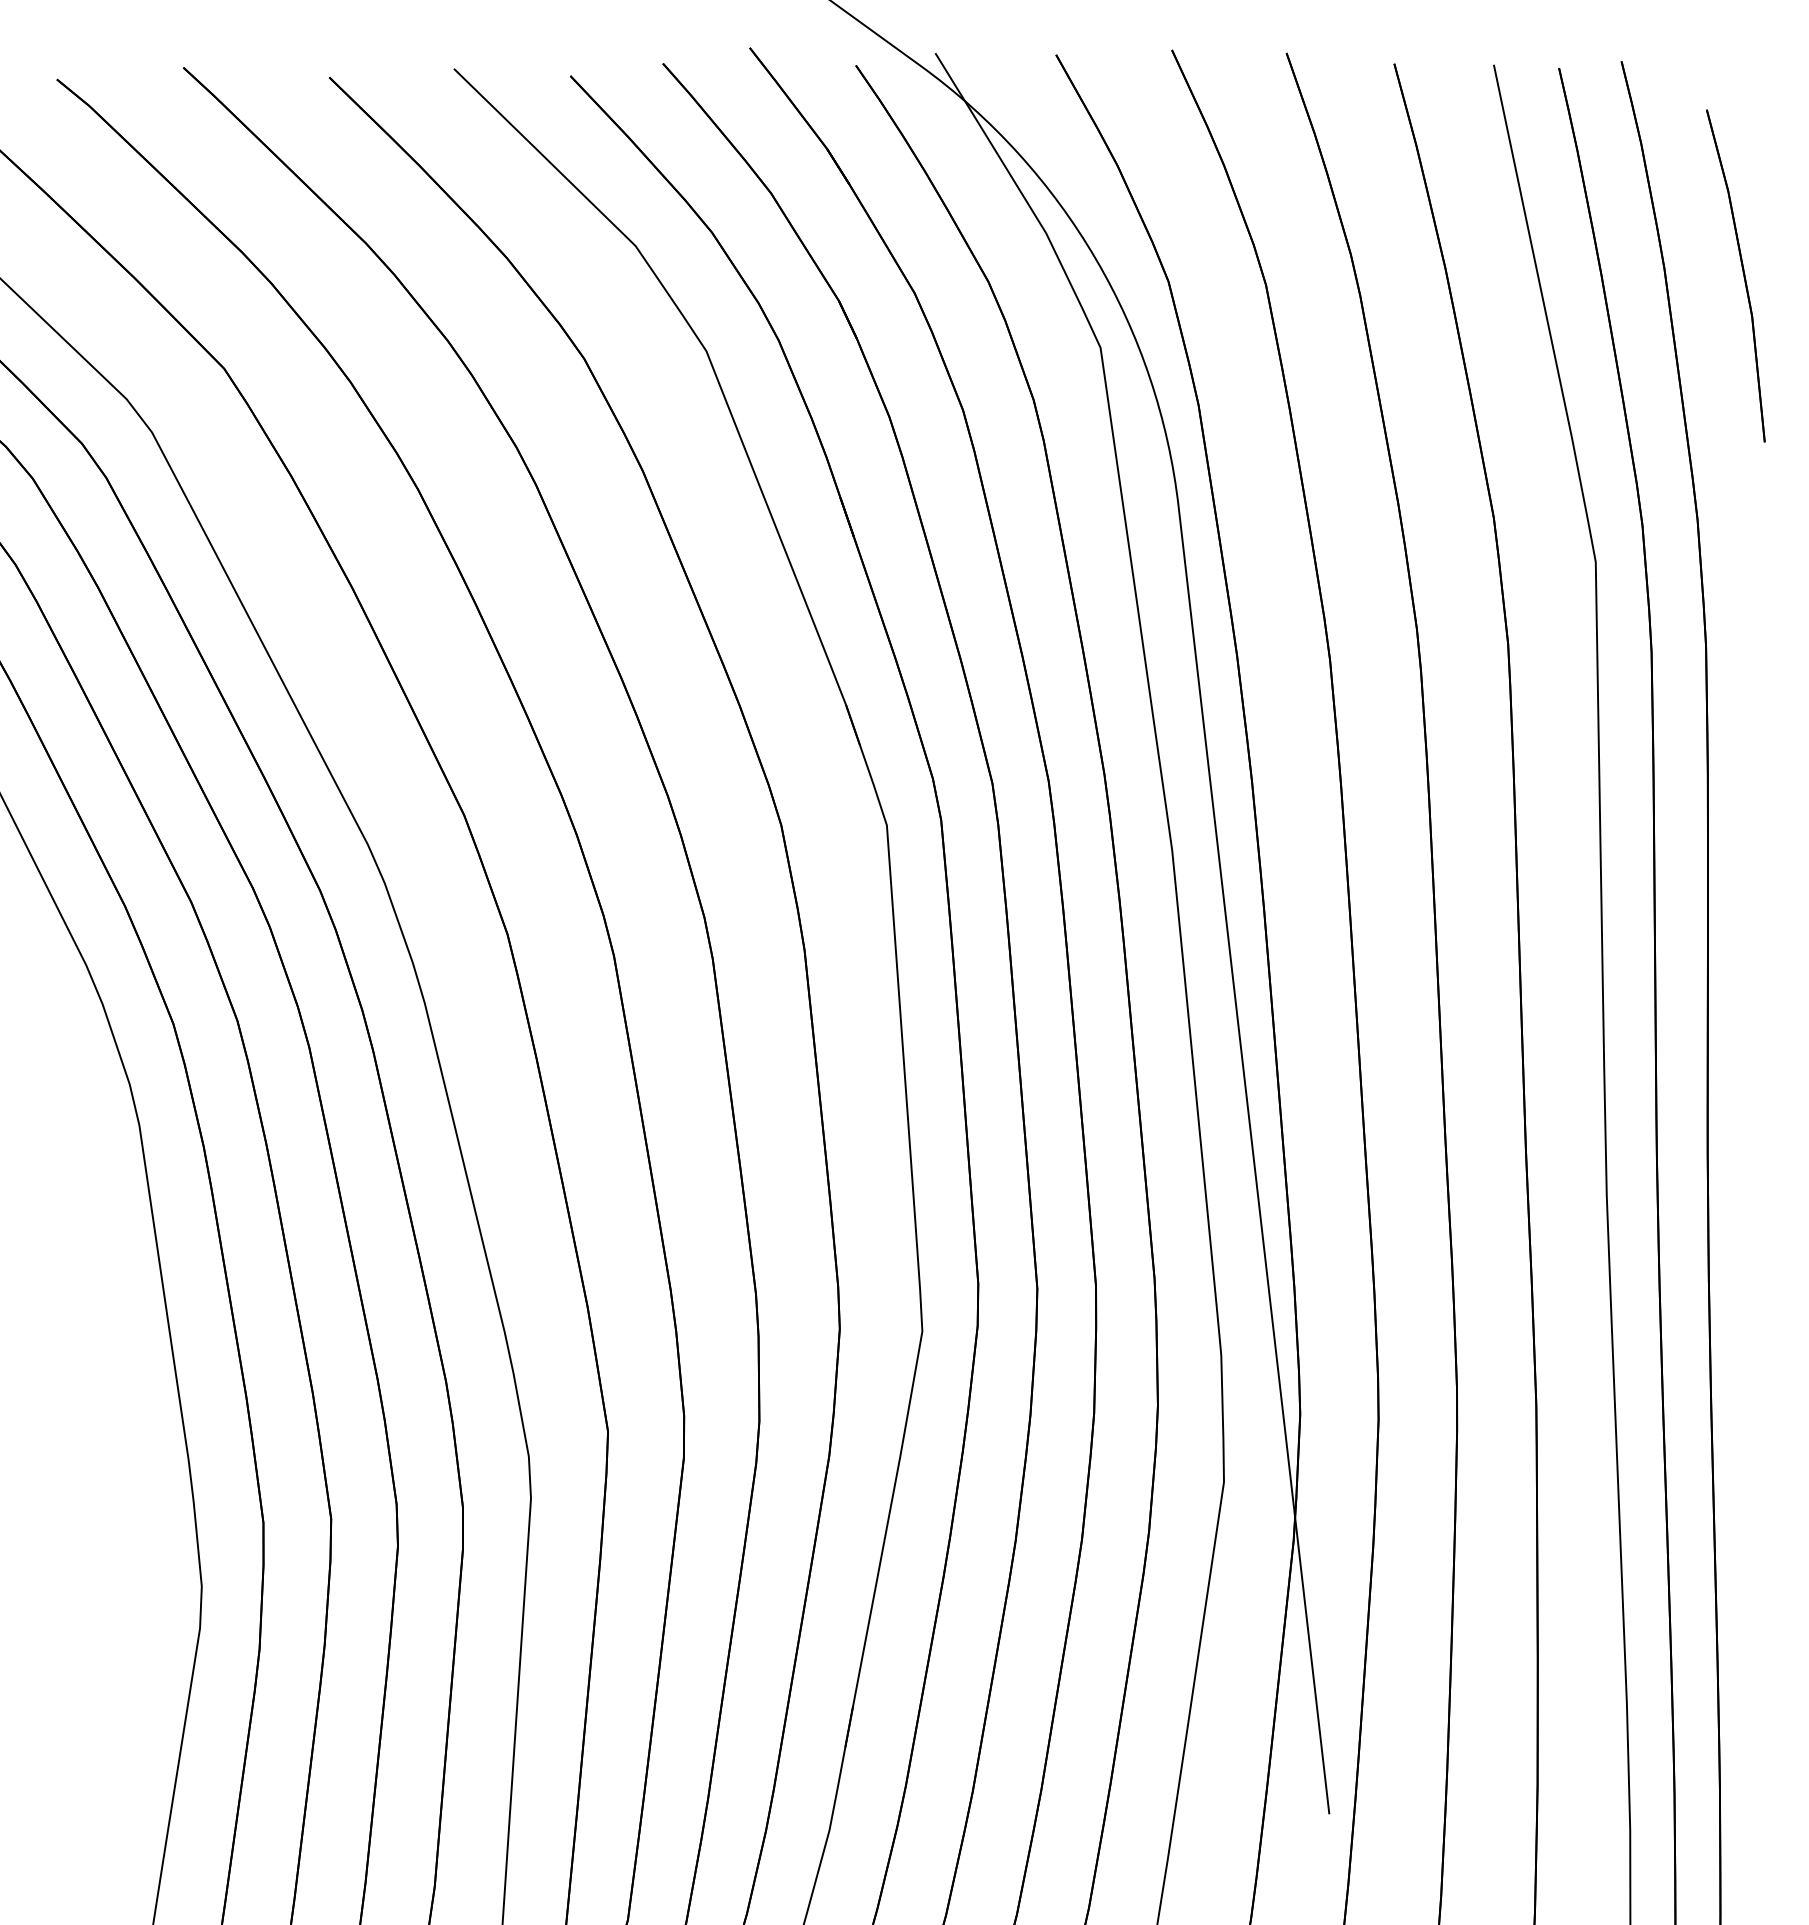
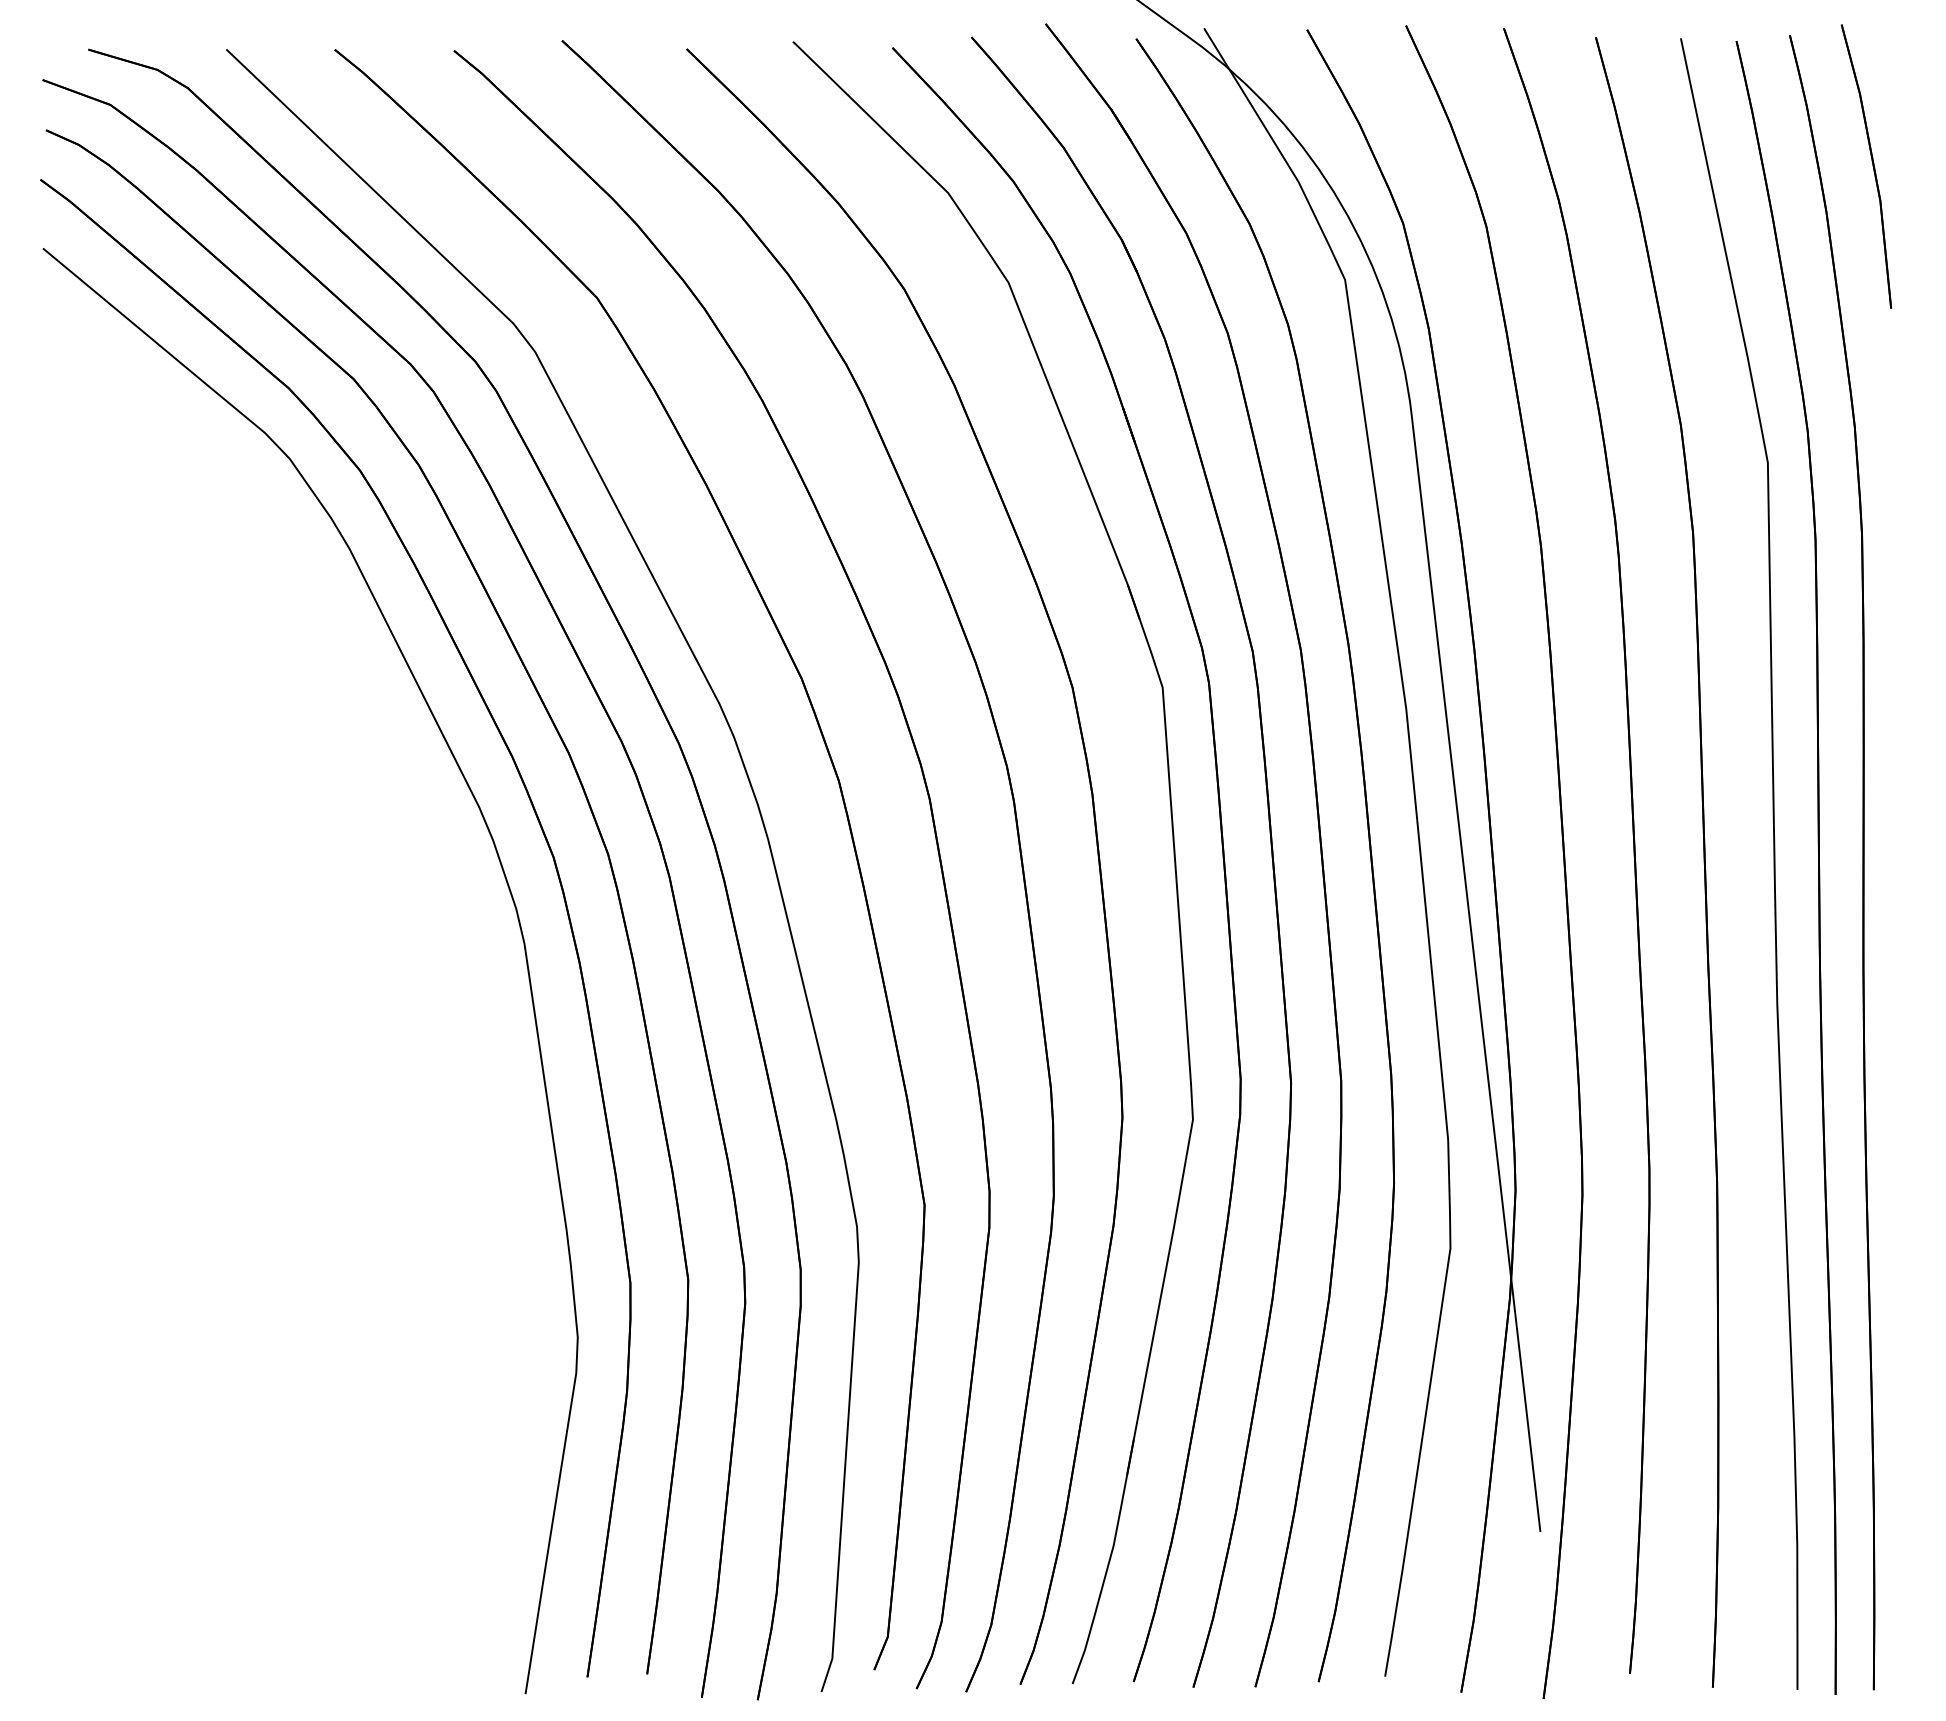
part: (1735, 275) -> (1866, 166), moved

